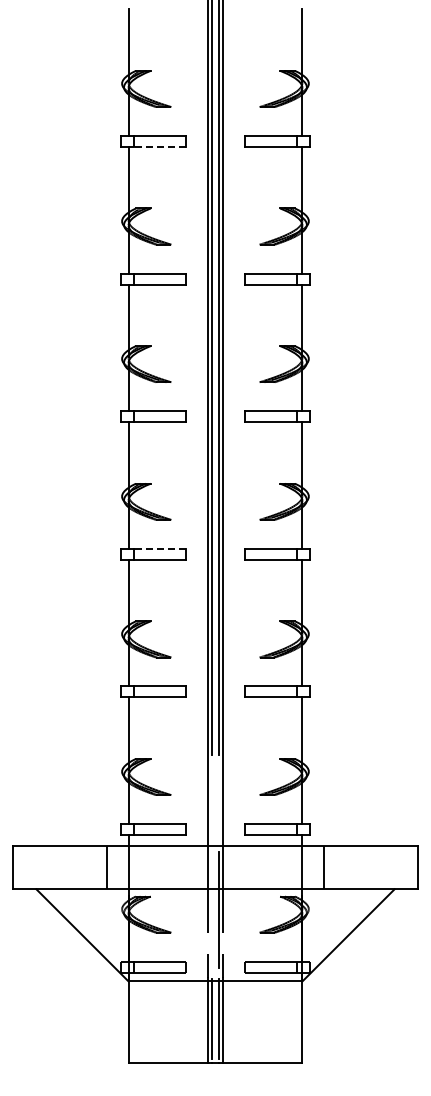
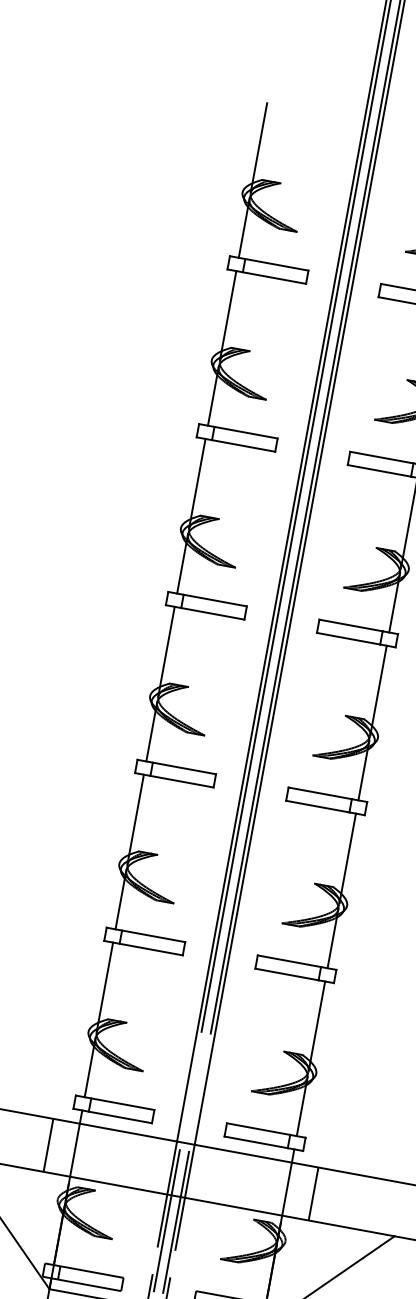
line: (159, 146) -> (274, 277), dashed -> solid
line: (159, 548) -> (184, 767), dashed -> solid
line: (211, 909) -> (166, 1219), added

